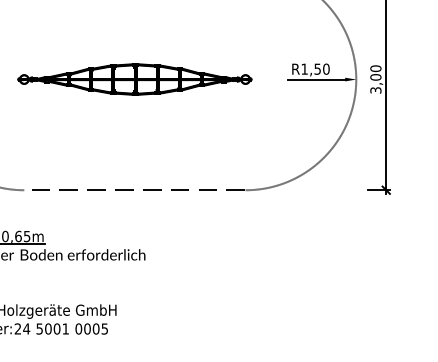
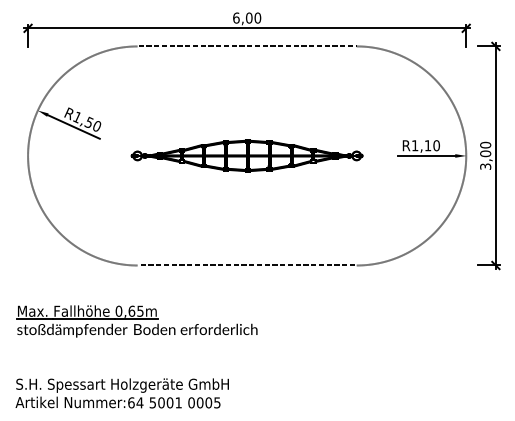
text: (317, 68) -> (427, 145), R1,50 -> R1,10
text: (18, 328) -> (131, 402), 24 -> 64

